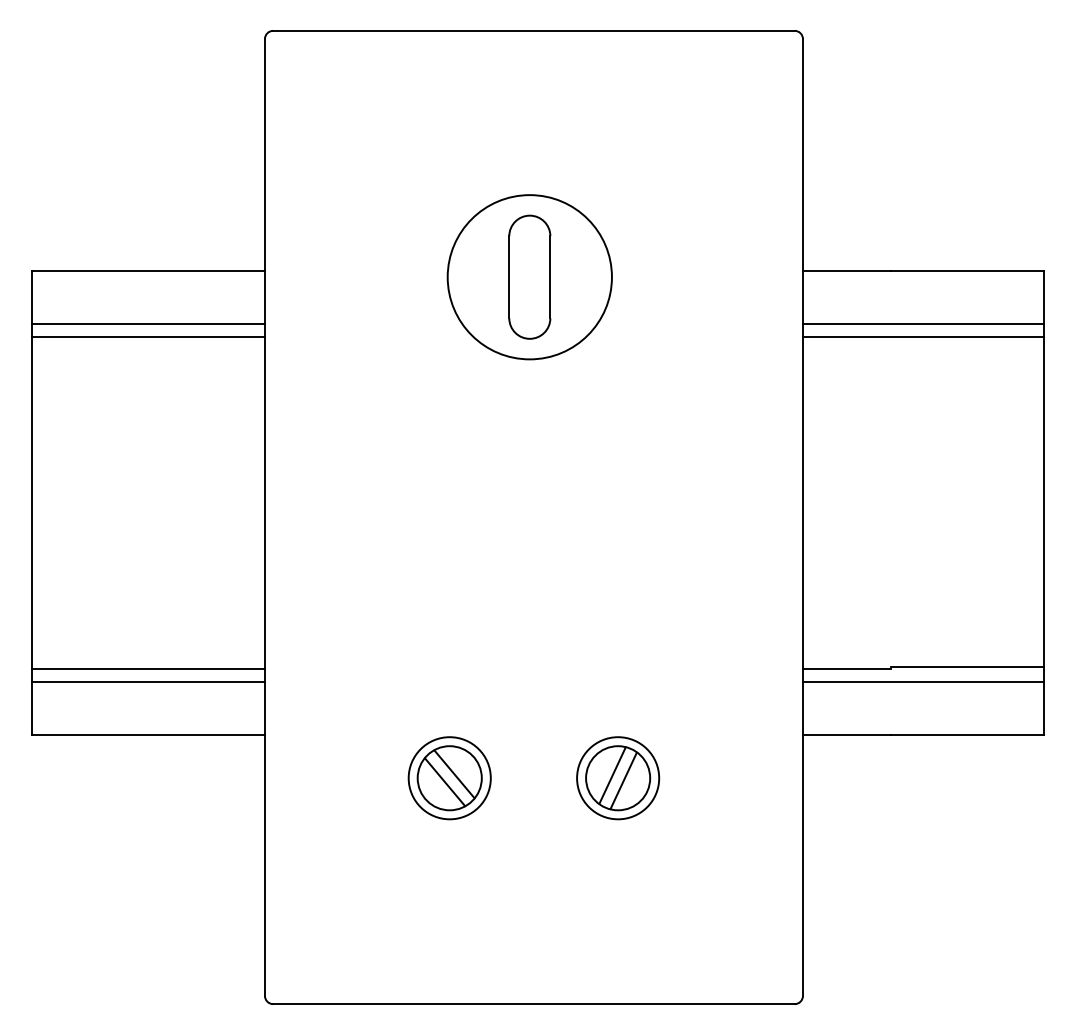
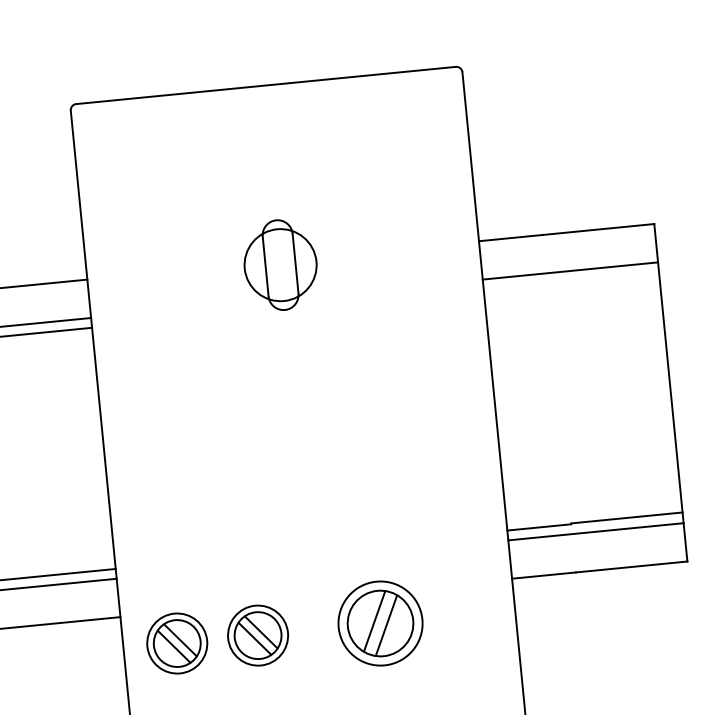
circle: (529, 277) -> (280, 265), size x0.6
line: (922, 337) -> (570, 280), removed
part: (338, 778) -> (177, 643), added
part: (618, 778) -> (380, 623), size x1.4

